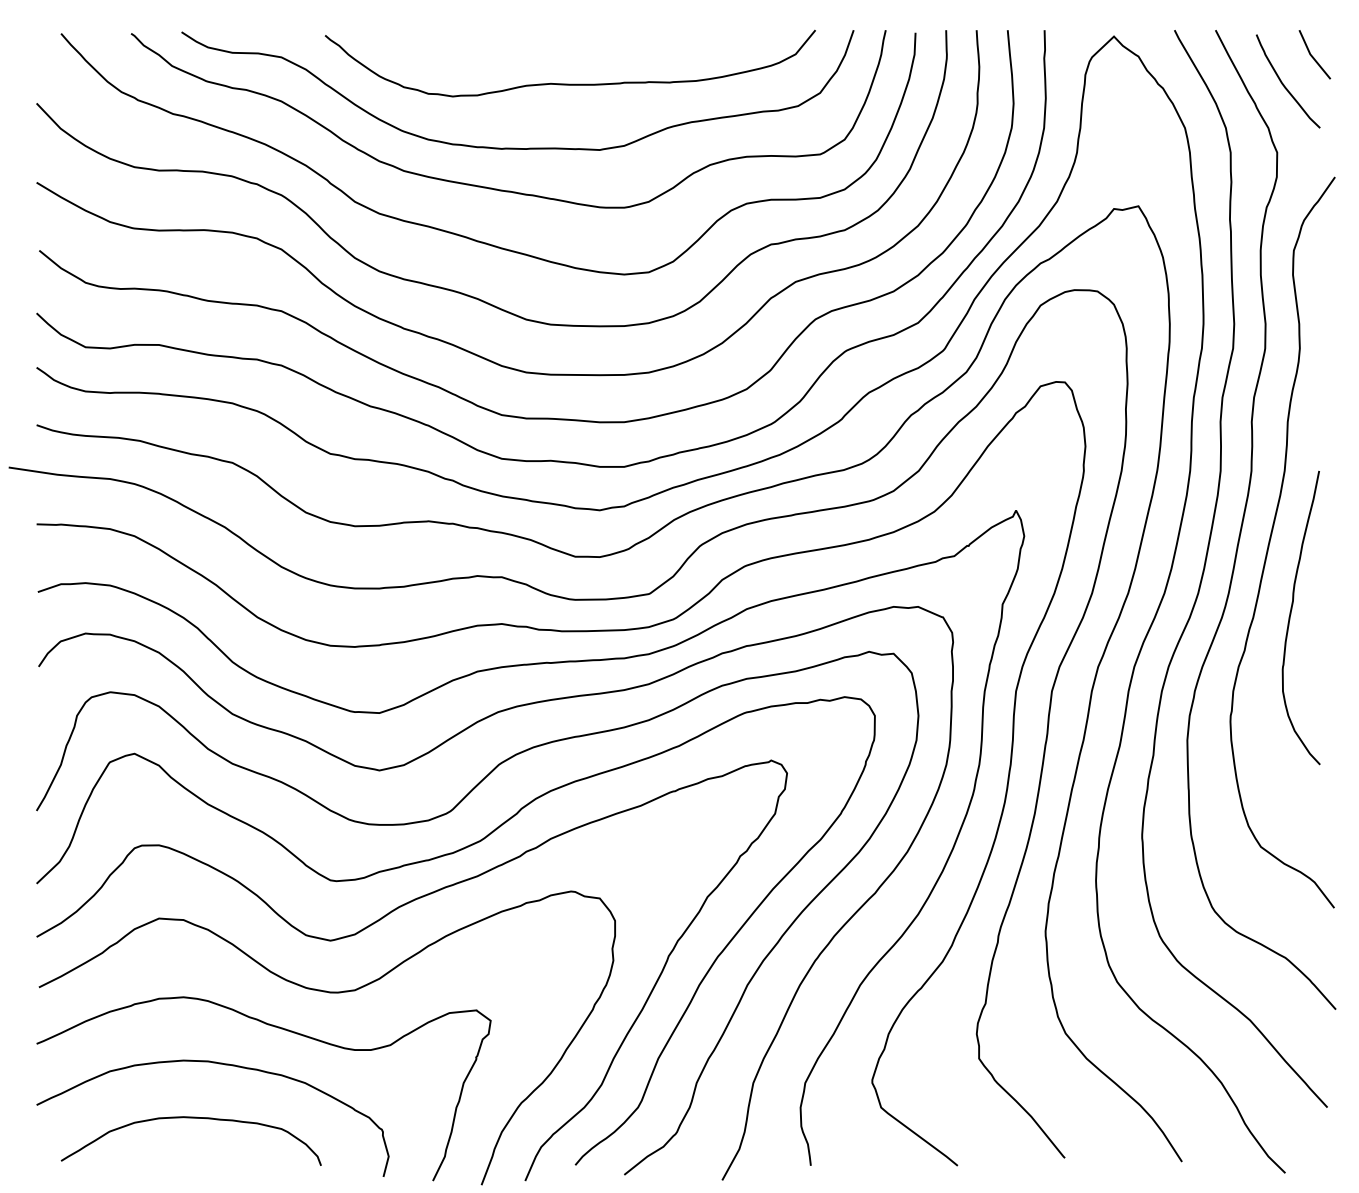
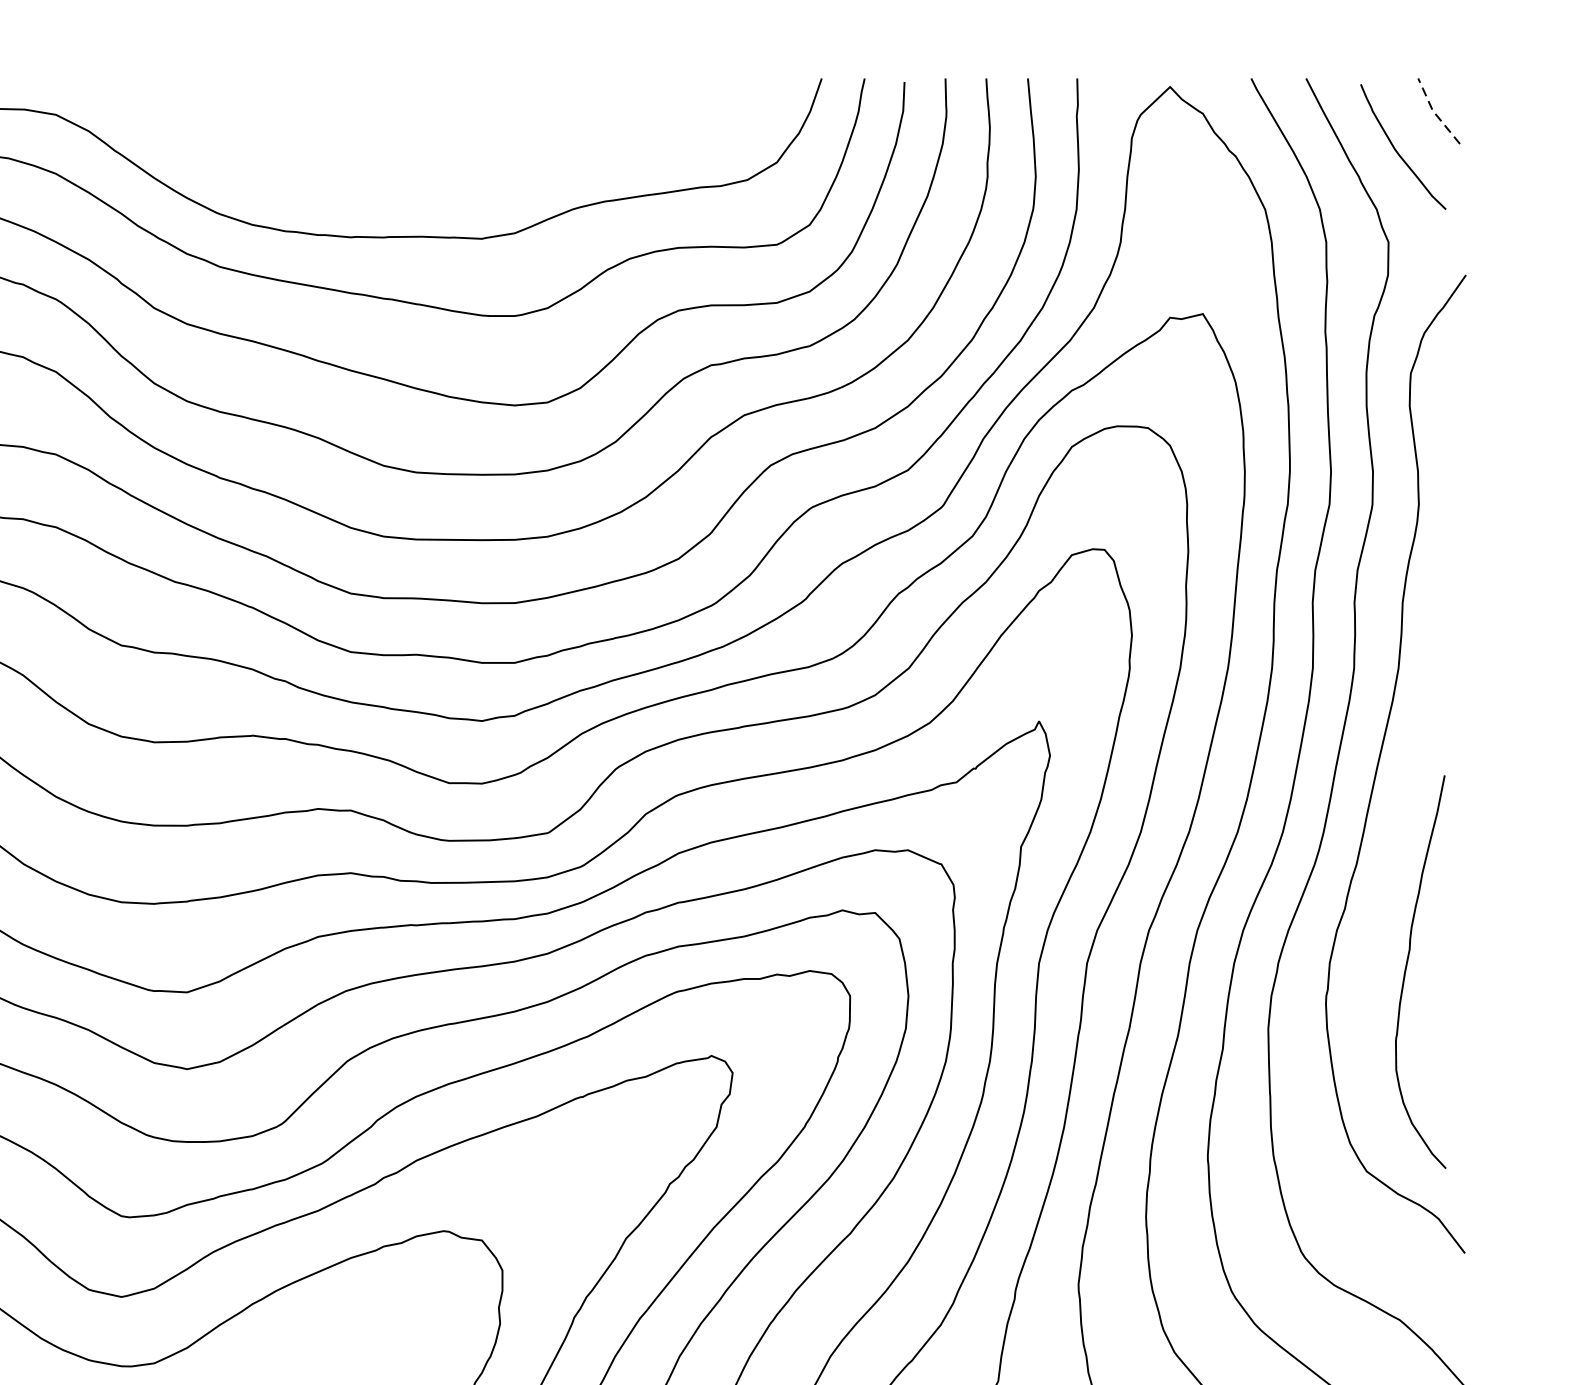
line: (1311, 55) -> (1434, 112), solid -> dashed
curve: (569, 83) -> (441, 149), removed
curve: (1291, 614) -> (1407, 967), moved

